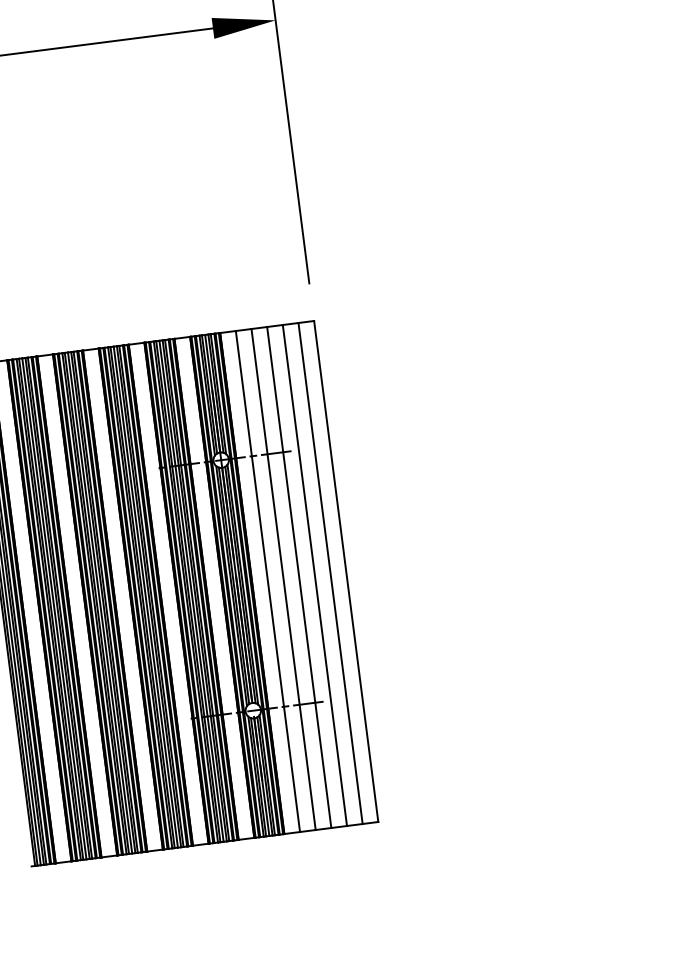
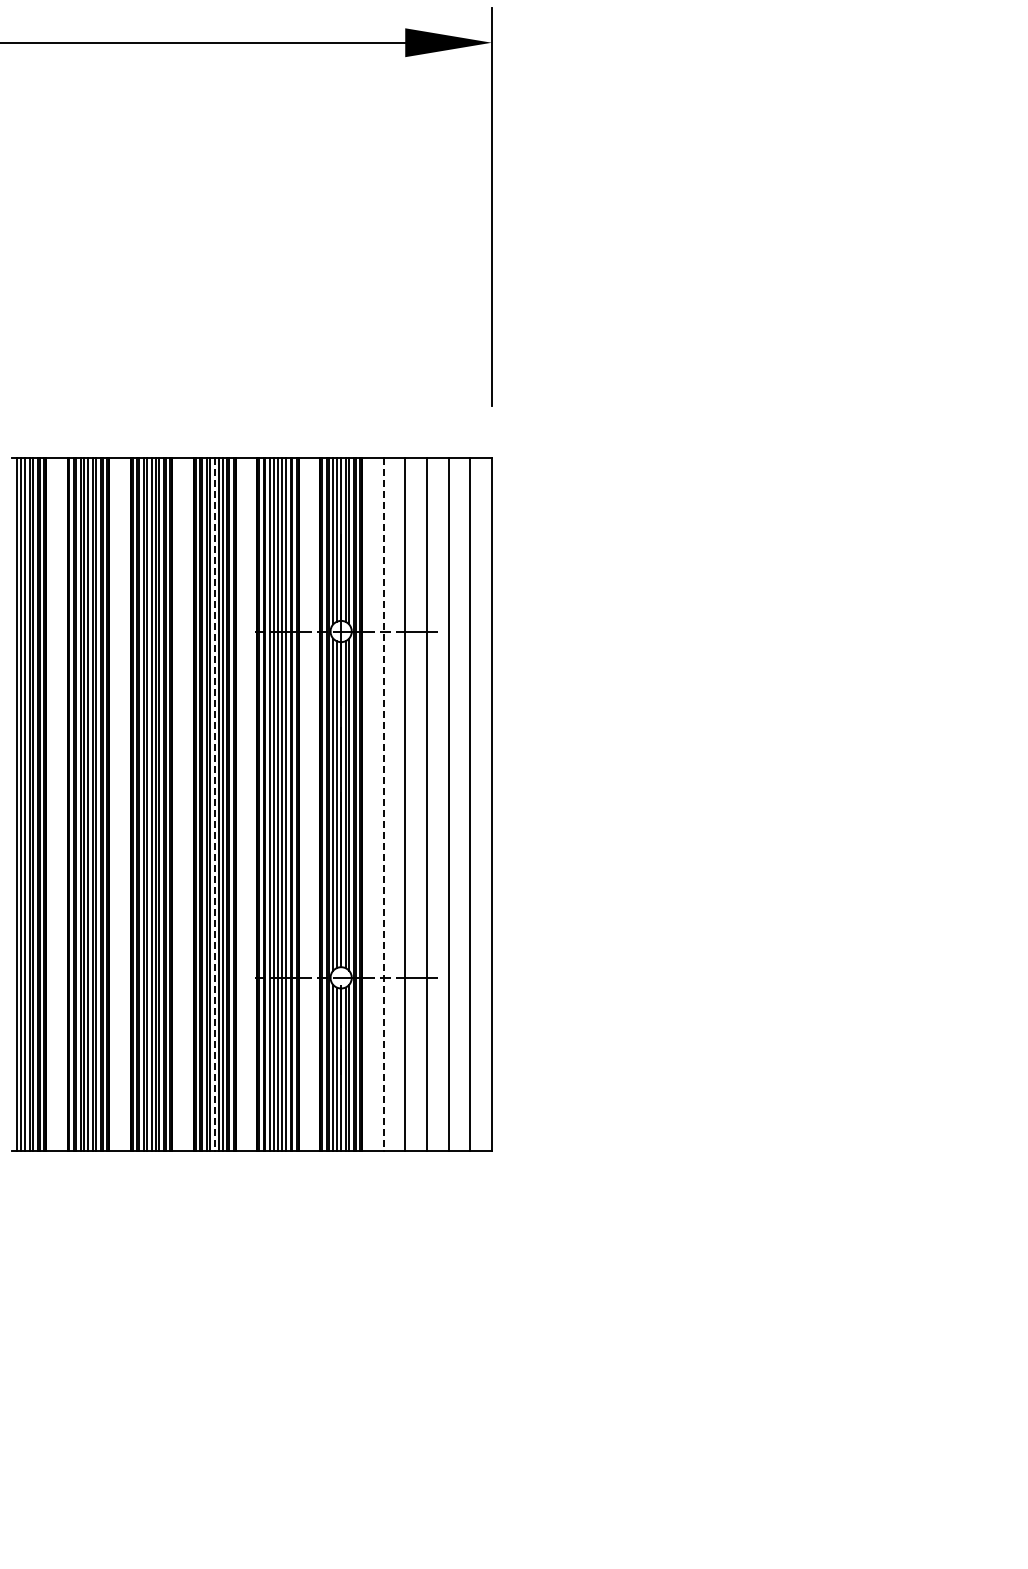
line: (267, 582) -> (383, 805), solid -> dashed
line: (145, 597) -> (214, 805), solid -> dashed

